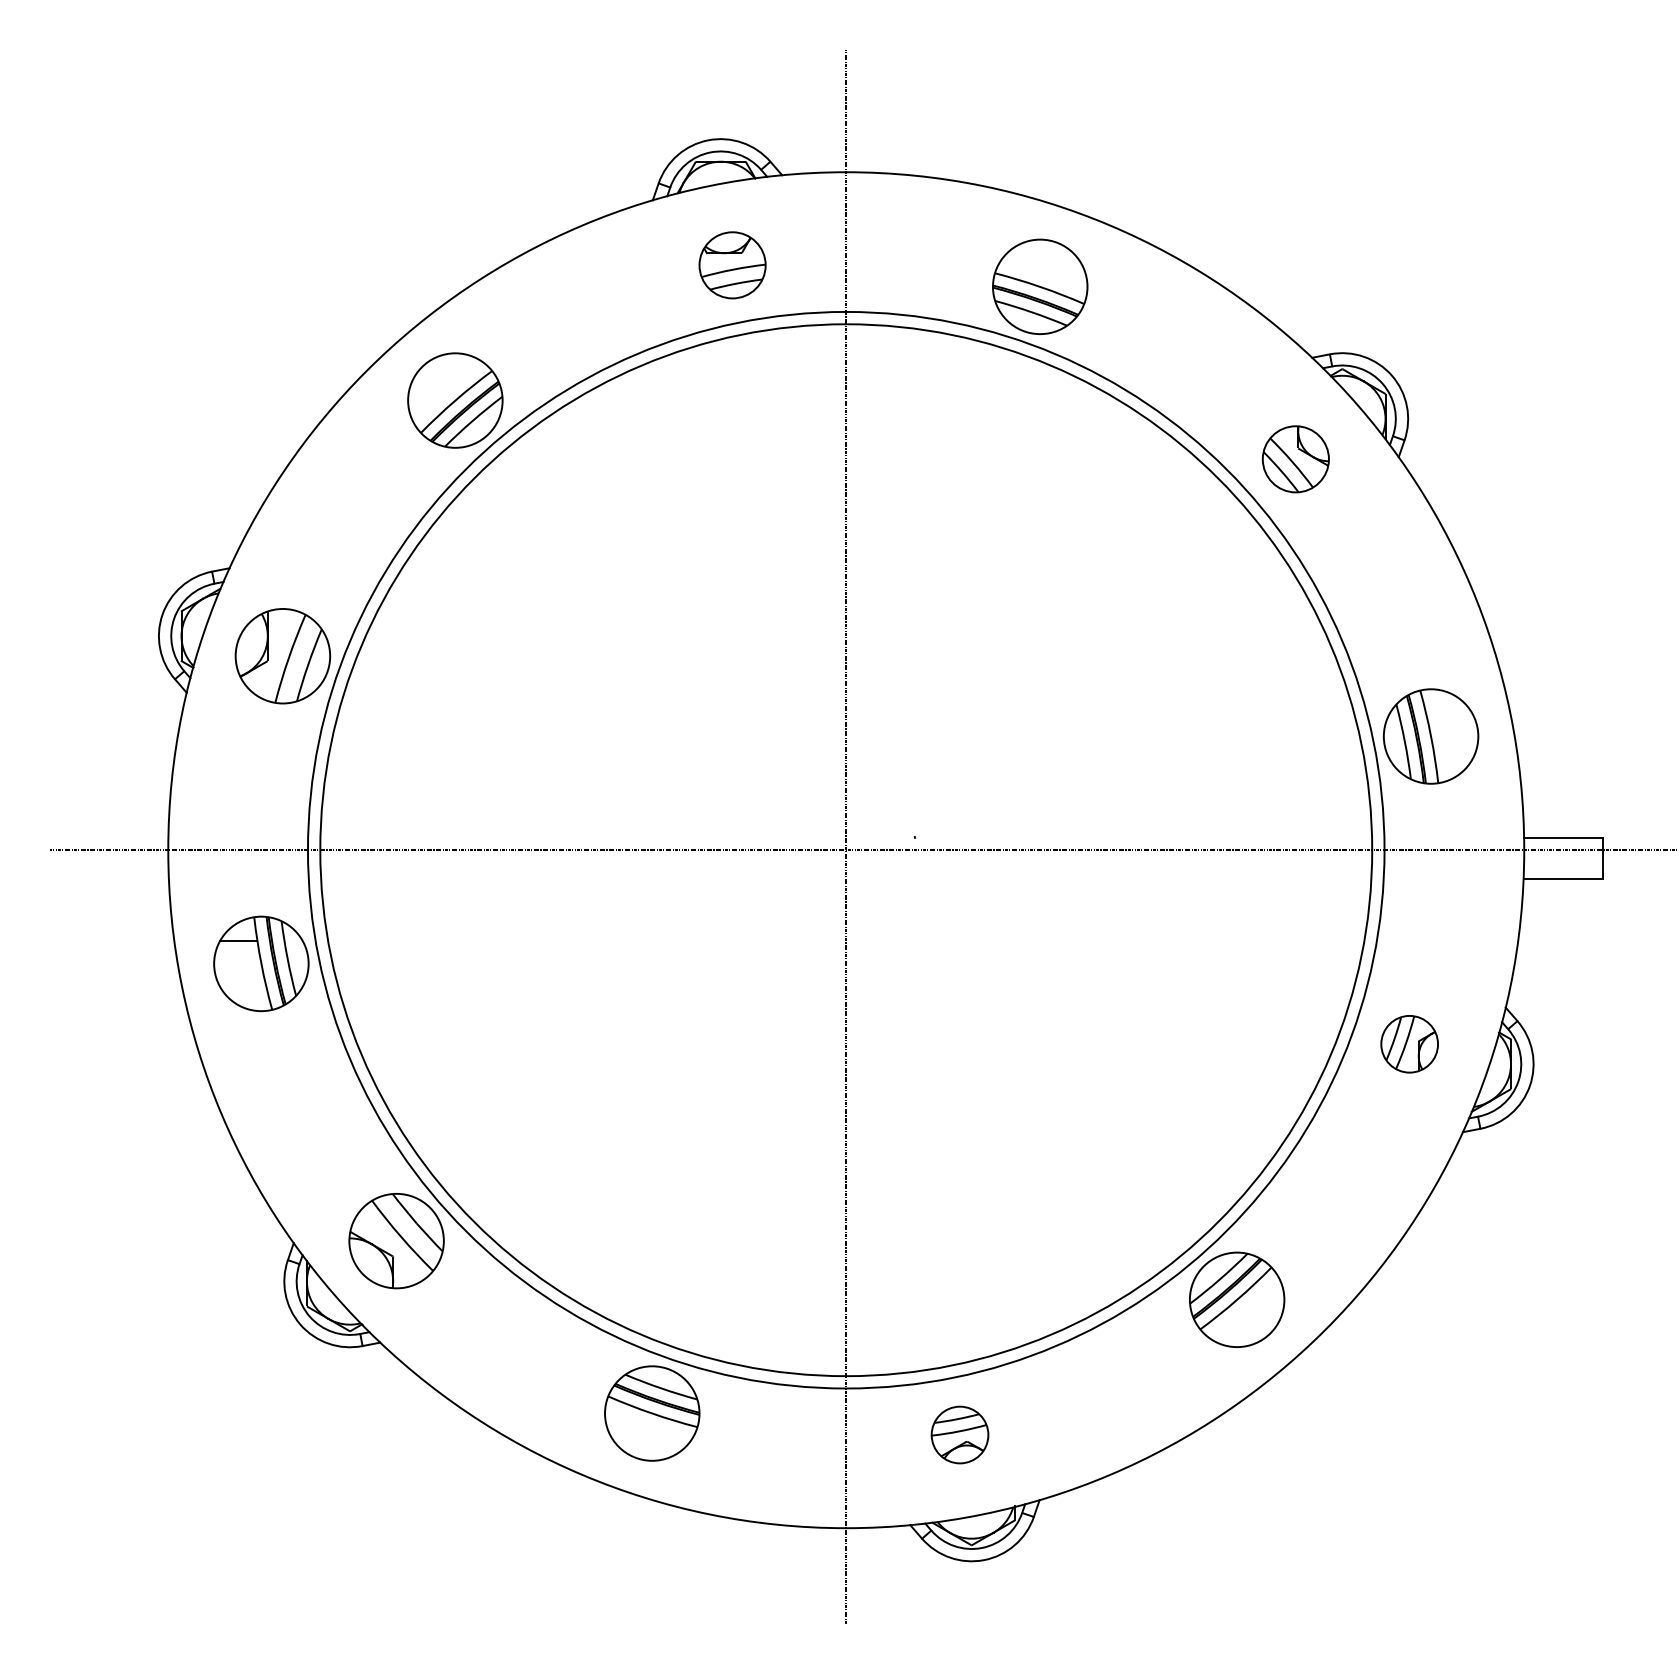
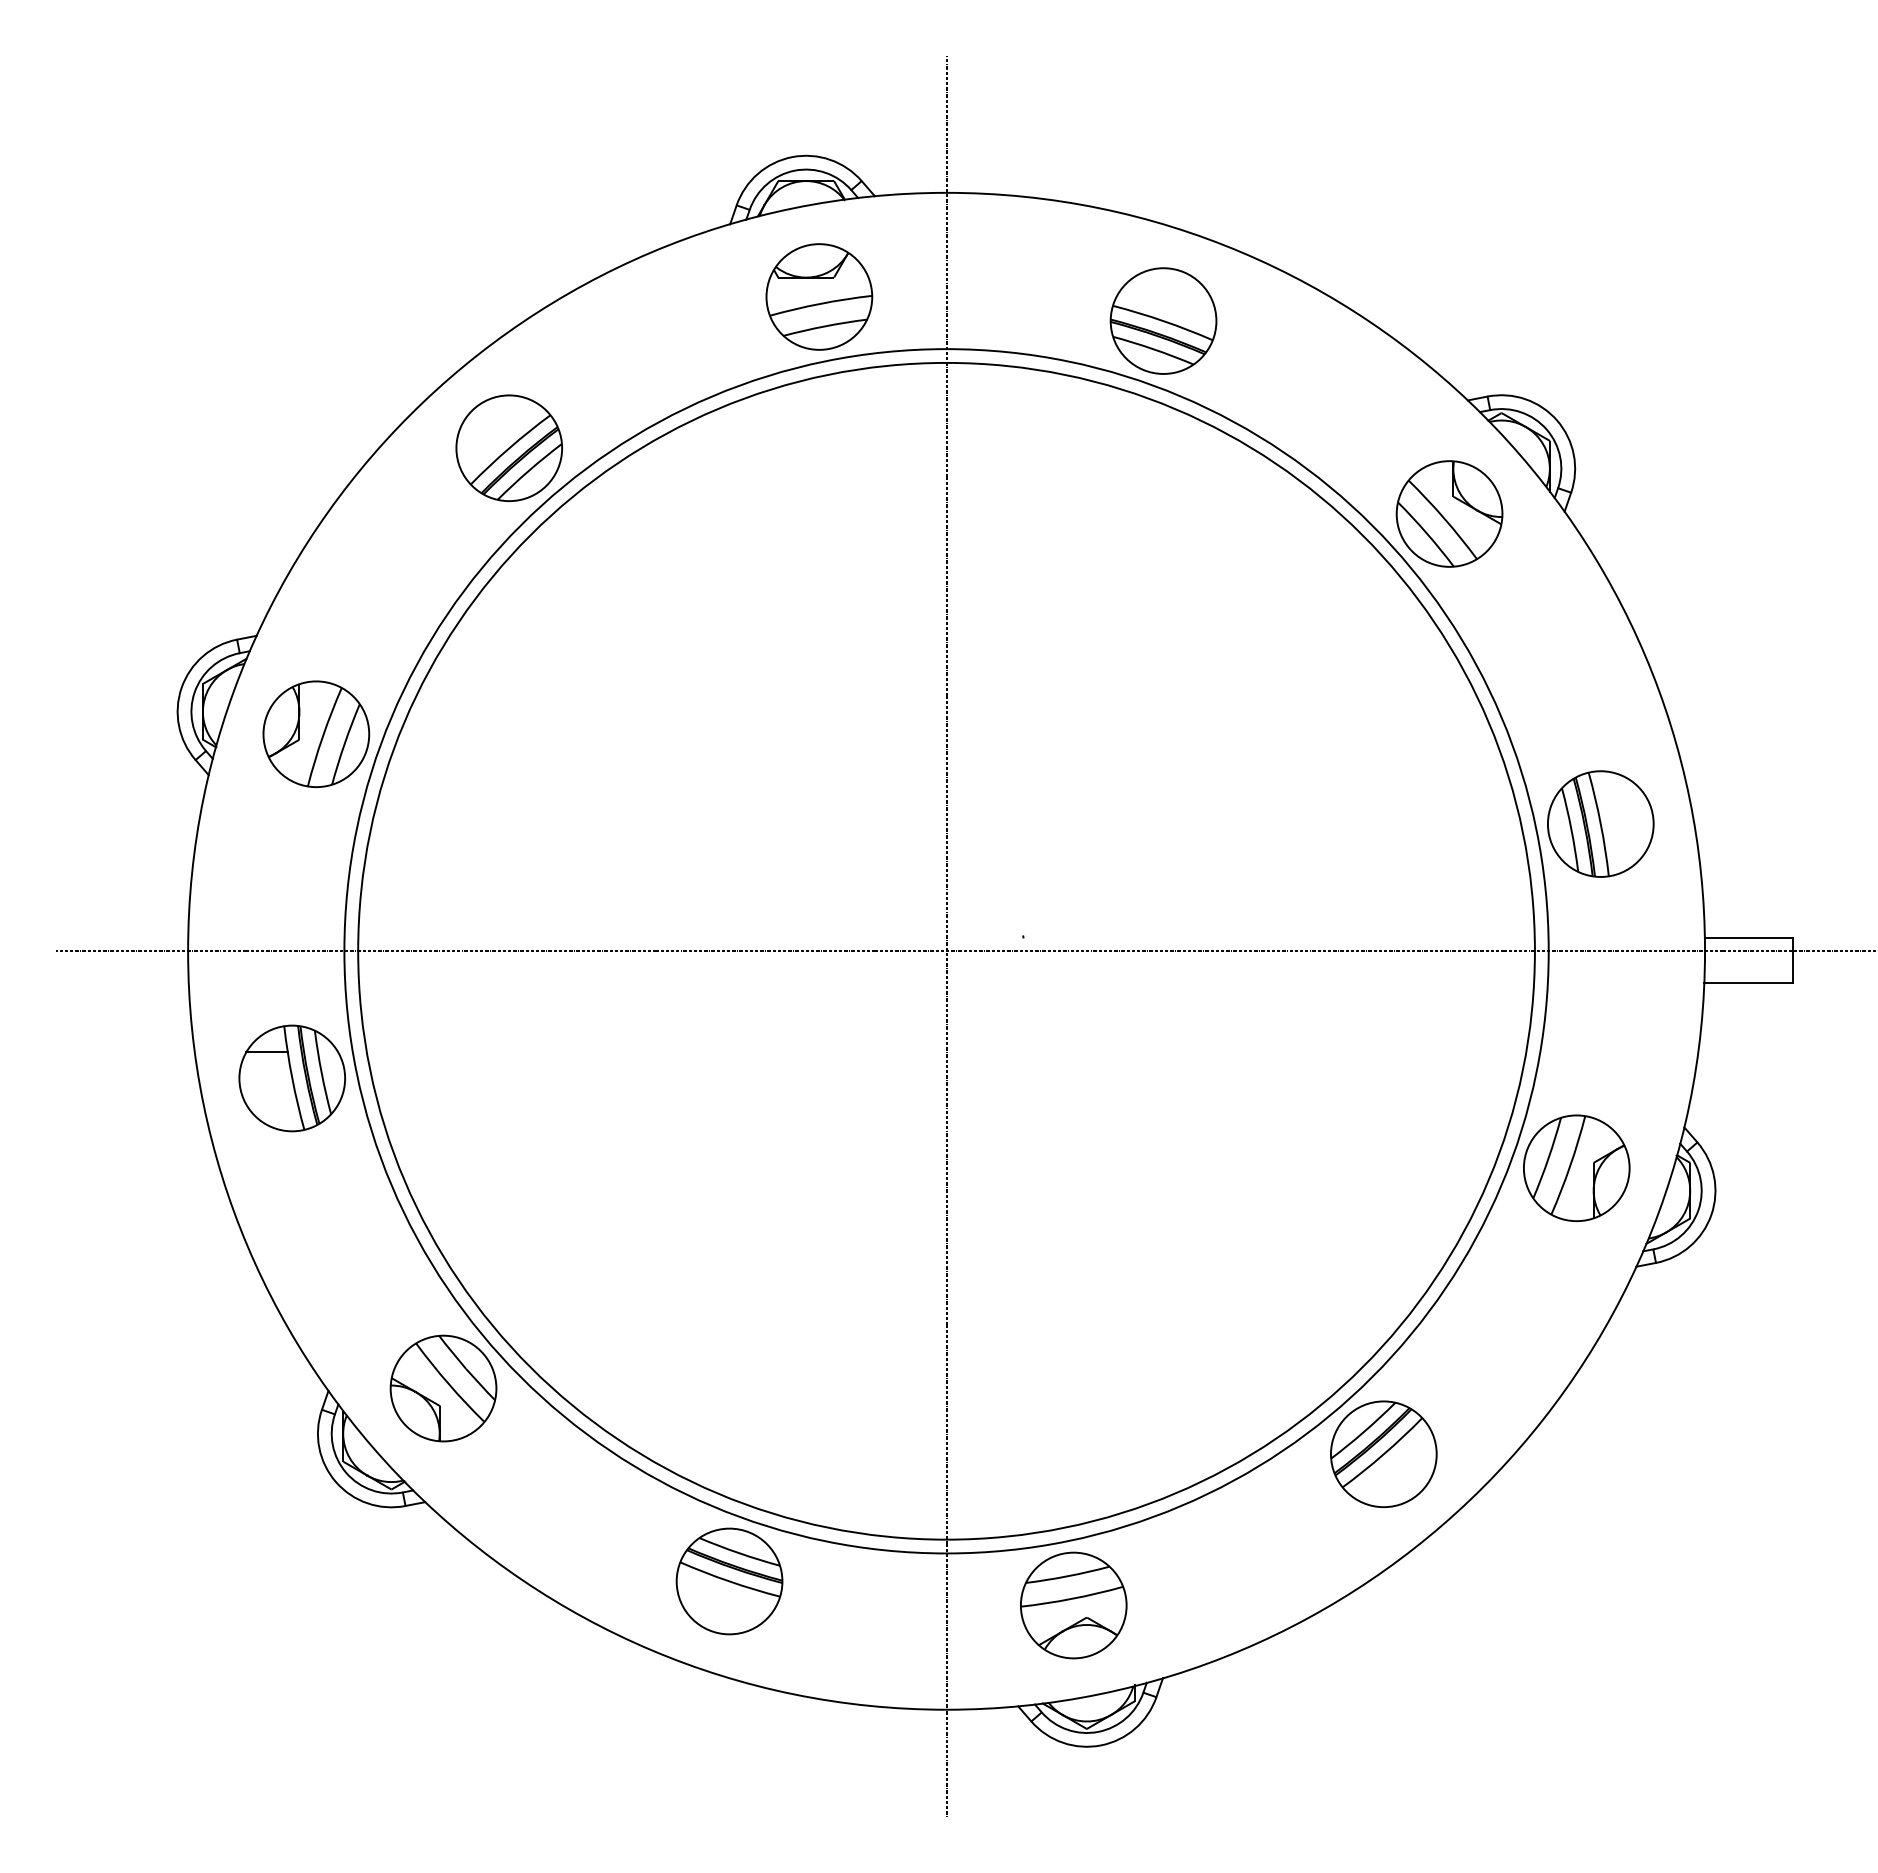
part: (732, 264) -> (819, 296), size x1.43
part: (1295, 458) -> (1449, 513), size x1.43
part: (1409, 1044) -> (1576, 1168), size x1.67
part: (959, 1435) -> (1073, 1605), size x1.67

